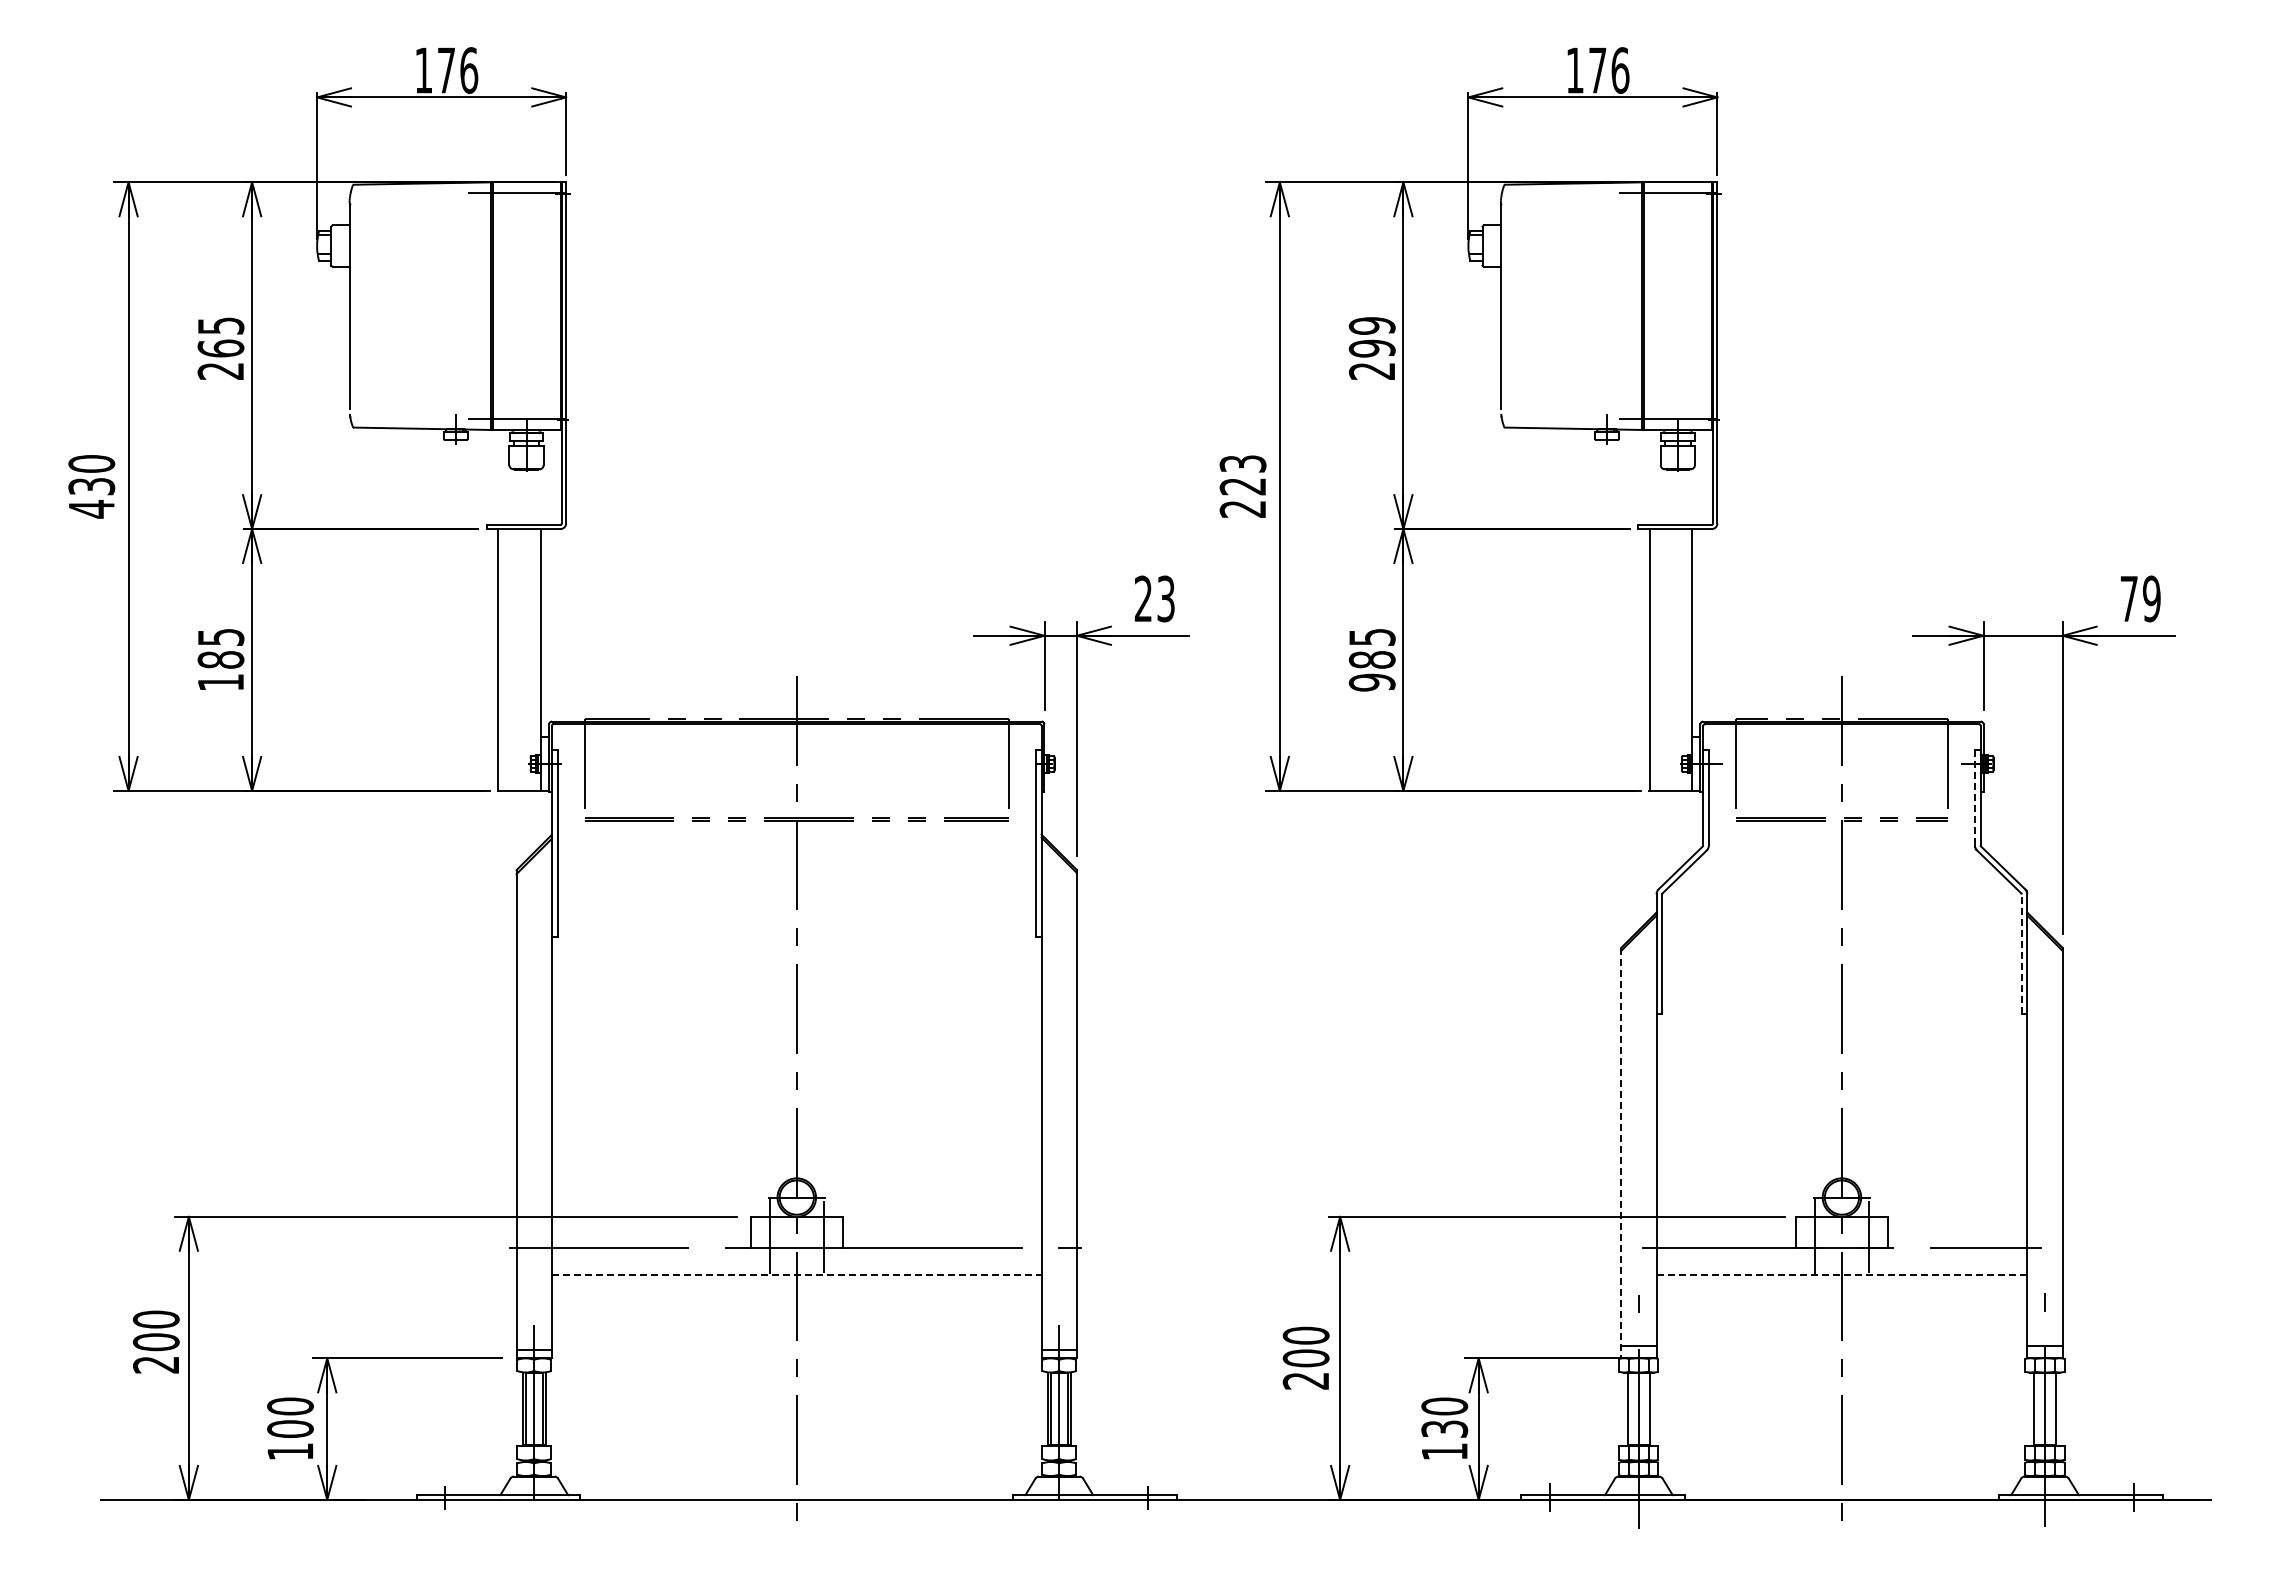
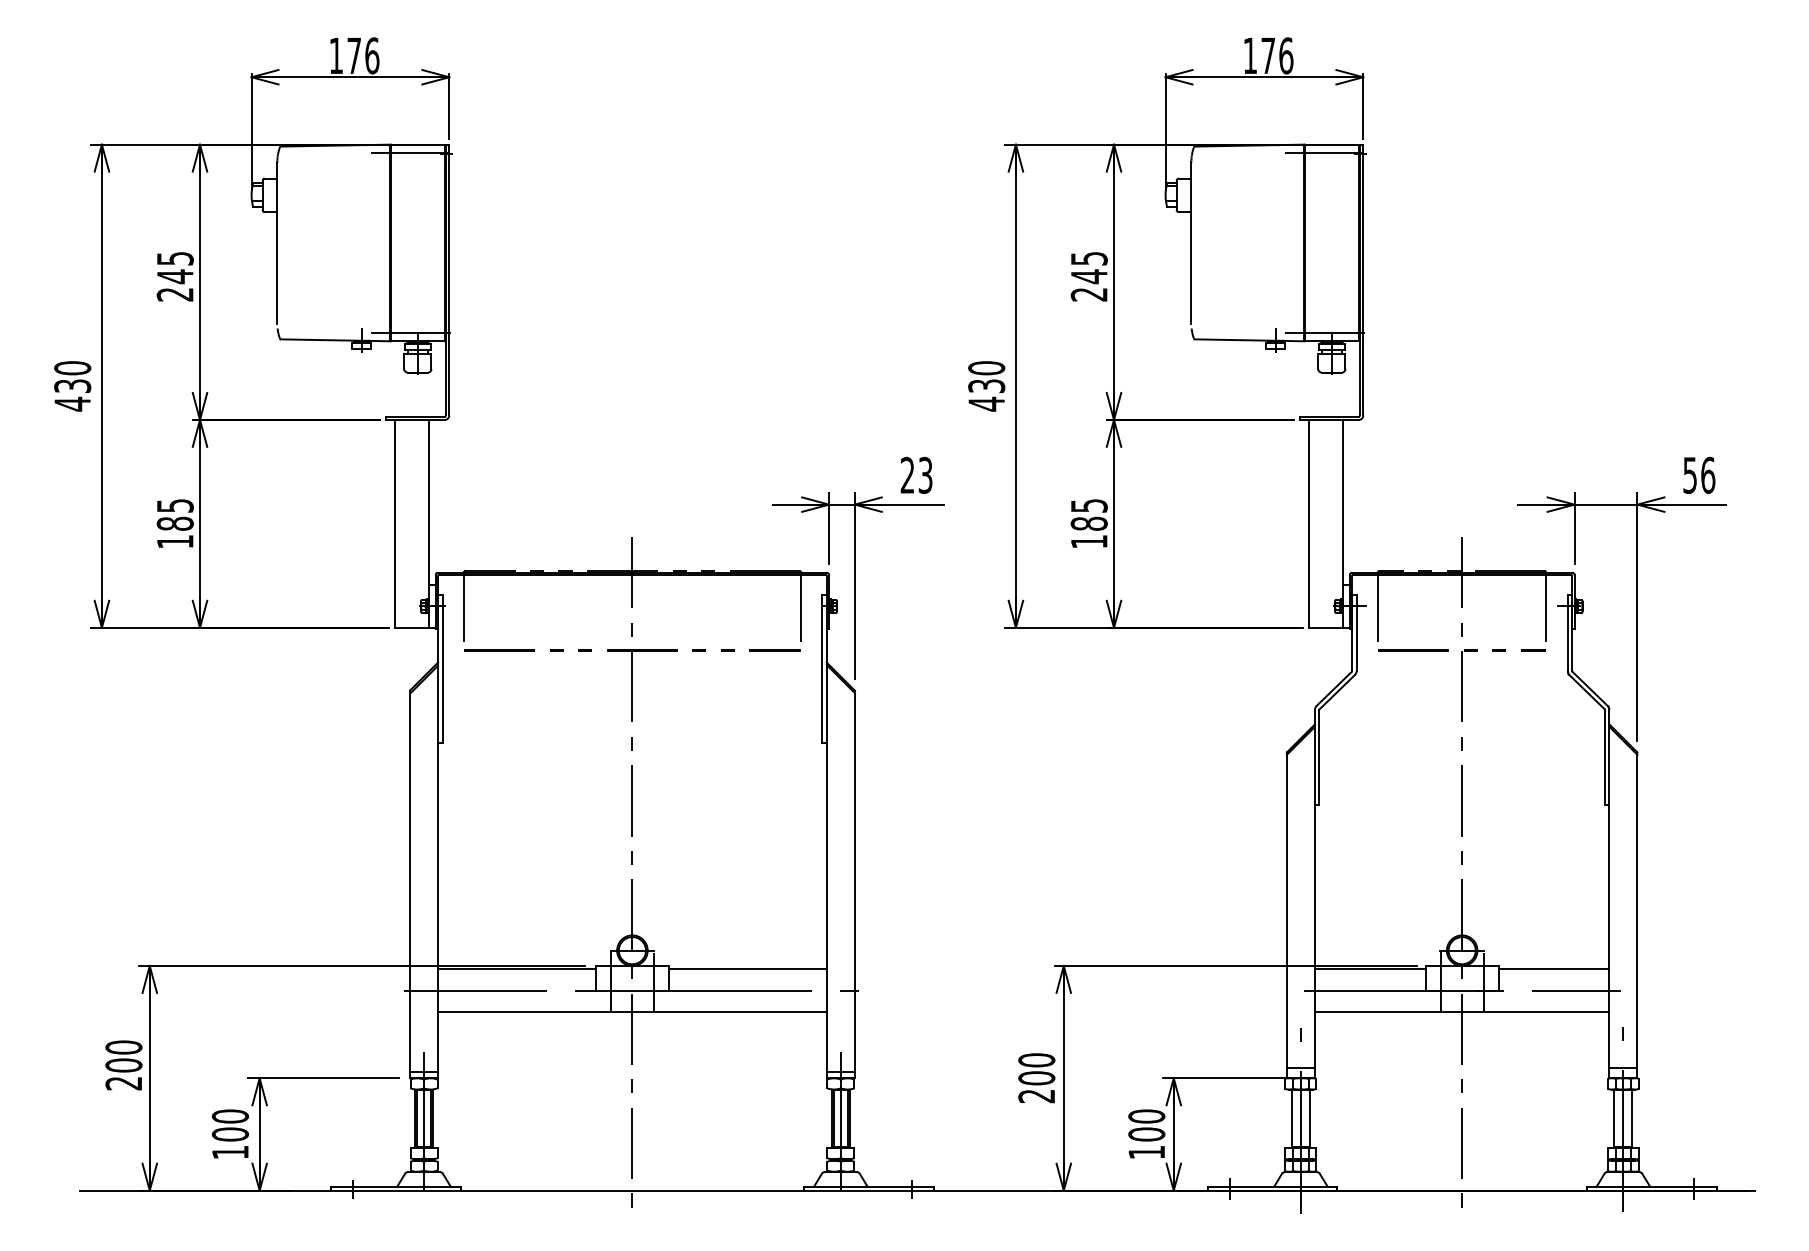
text: (1371, 337) -> (1088, 267), 299 -> 245
text: (220, 348) -> (174, 276), 265 -> 245
text: (1242, 486) -> (986, 386), 223 -> 430
text: (2140, 598) -> (1699, 475), 79 -> 56
text: (1371, 682) -> (1088, 541), 985 -> 185
line: (1974, 797) -> (1567, 633), dashed -> solid
line: (2021, 953) -> (1604, 756), dashed -> solid
line: (1621, 1153) -> (1287, 915), dashed -> solid
line: (650, 1221) -> (516, 969), added
line: (941, 1221) -> (747, 969), added
line: (1725, 1221) -> (1369, 969), added
line: (1957, 1221) -> (1553, 969), added
line: (796, 1274) -> (632, 1011), dashed -> solid
line: (1842, 1274) -> (1462, 1011), dashed -> solid
text: (1444, 1429) -> (1146, 1134), 130 -> 100

